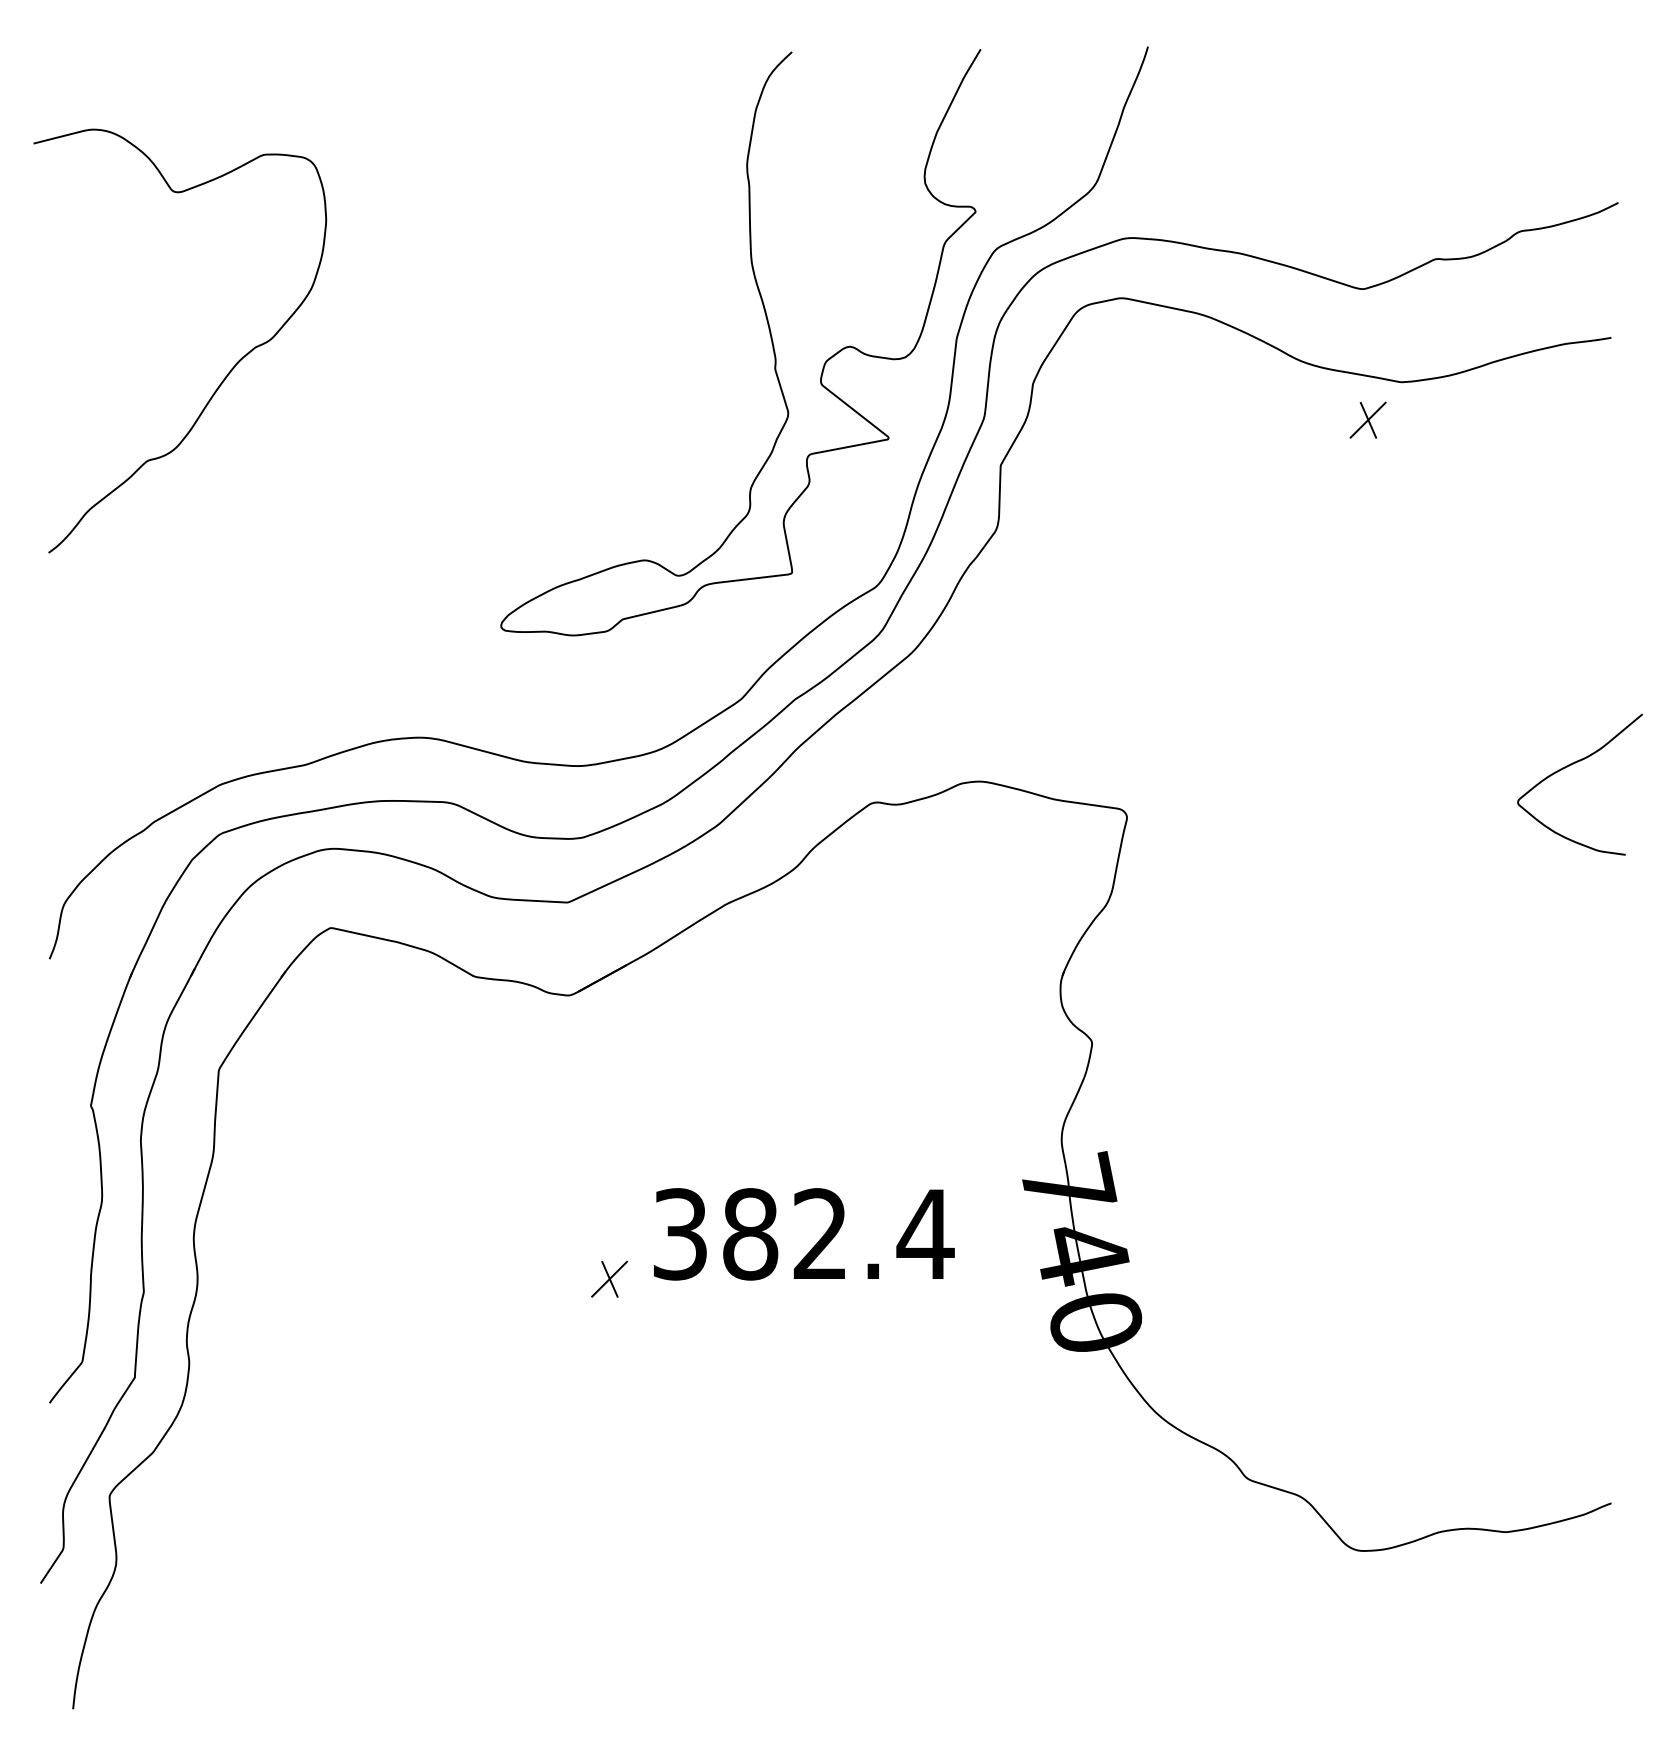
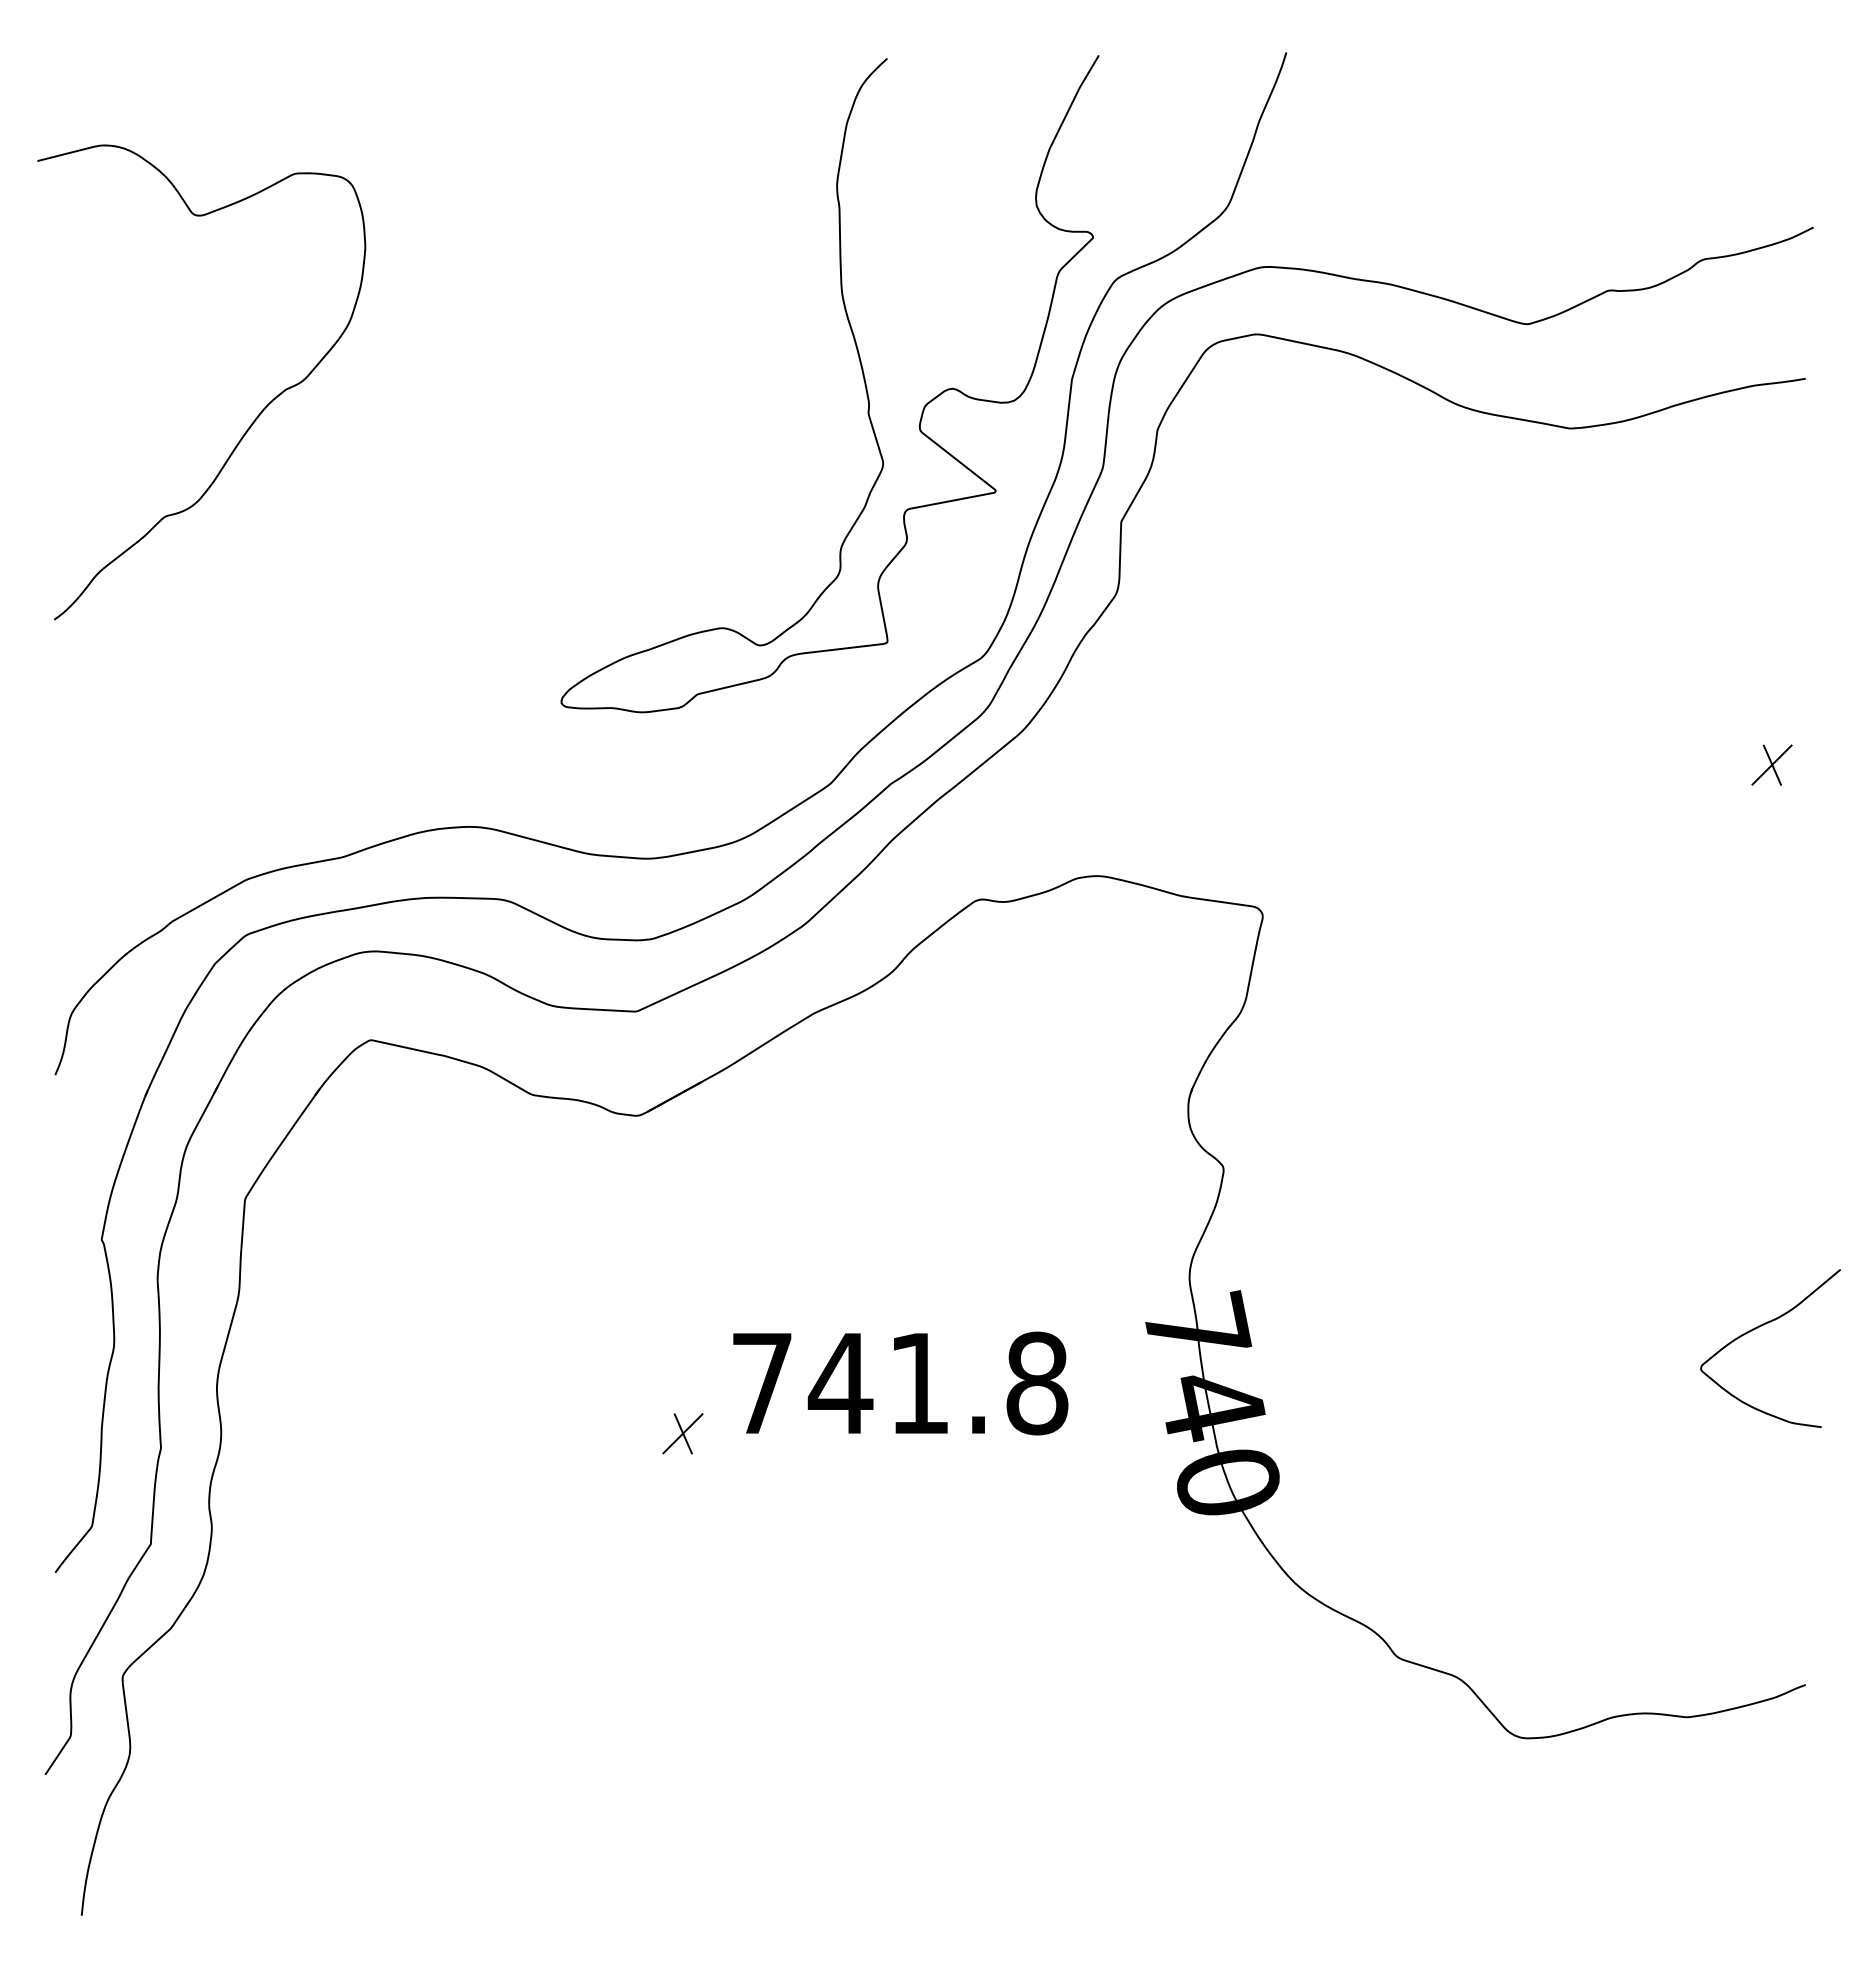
part: (1367, 419) -> (1771, 764), moved
curve: (1570, 765) -> (1759, 1327), moved
text: (803, 1234) -> (900, 1383), 382.4 -> 741.8

